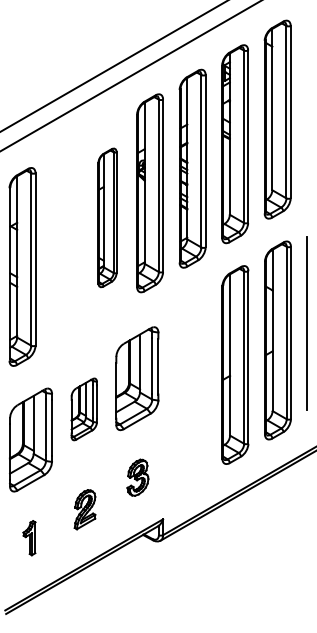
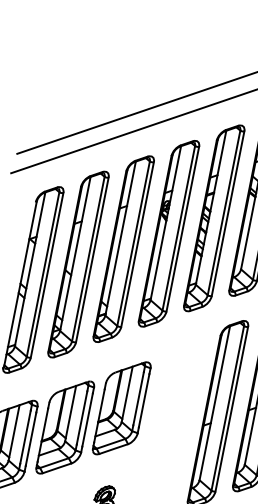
part: (107, 217) -> (123, 248), size x1.43
part: (64, 242) -> (78, 264), added
part: (84, 409) -> (65, 427), size x1.67

